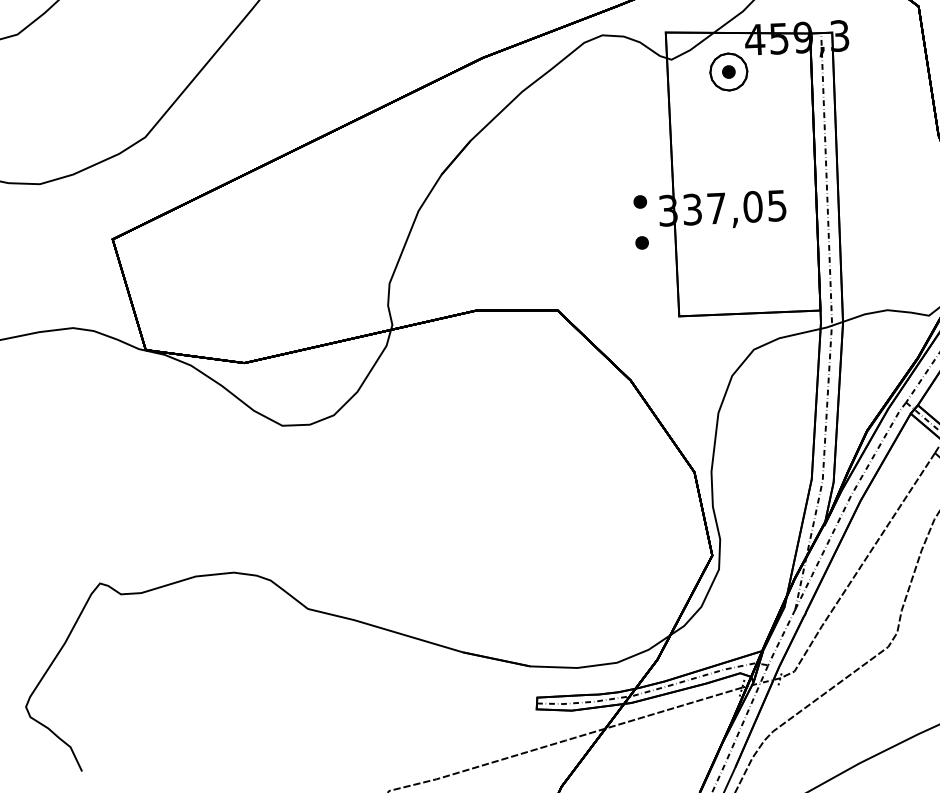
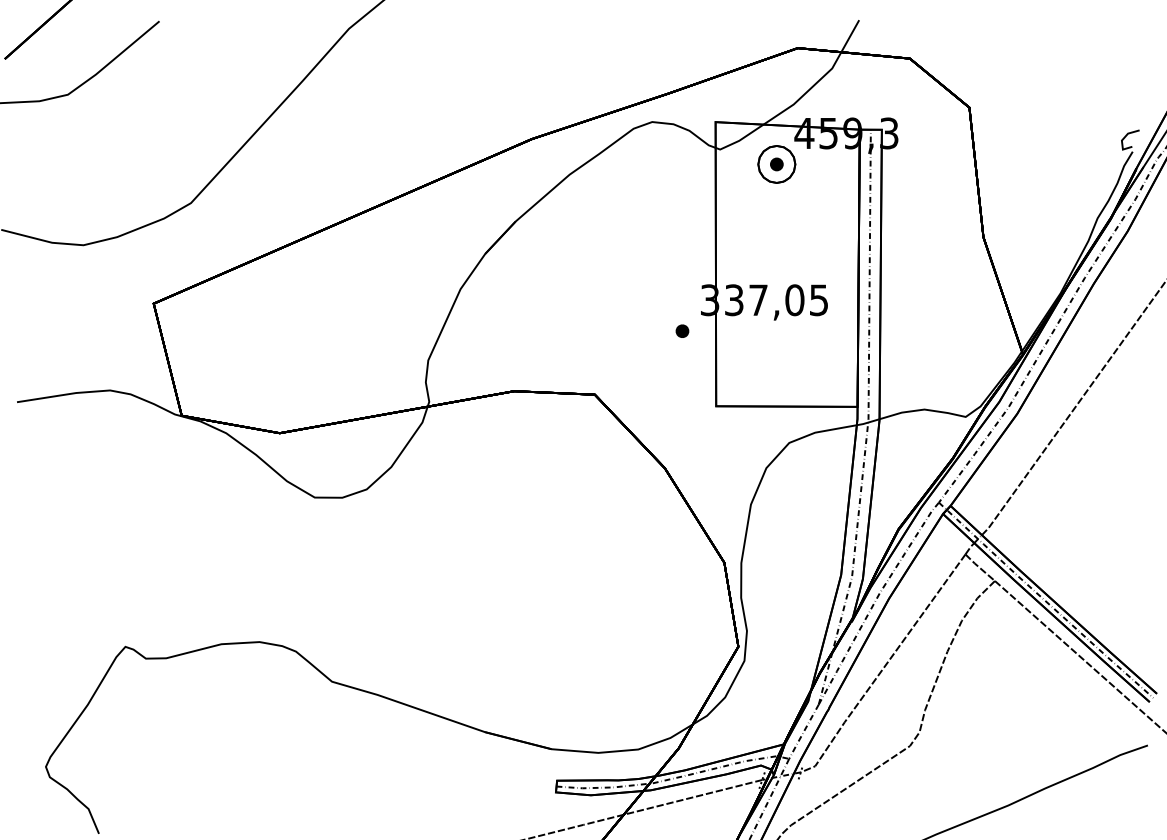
part: (640, 201) -> (682, 289), removed

